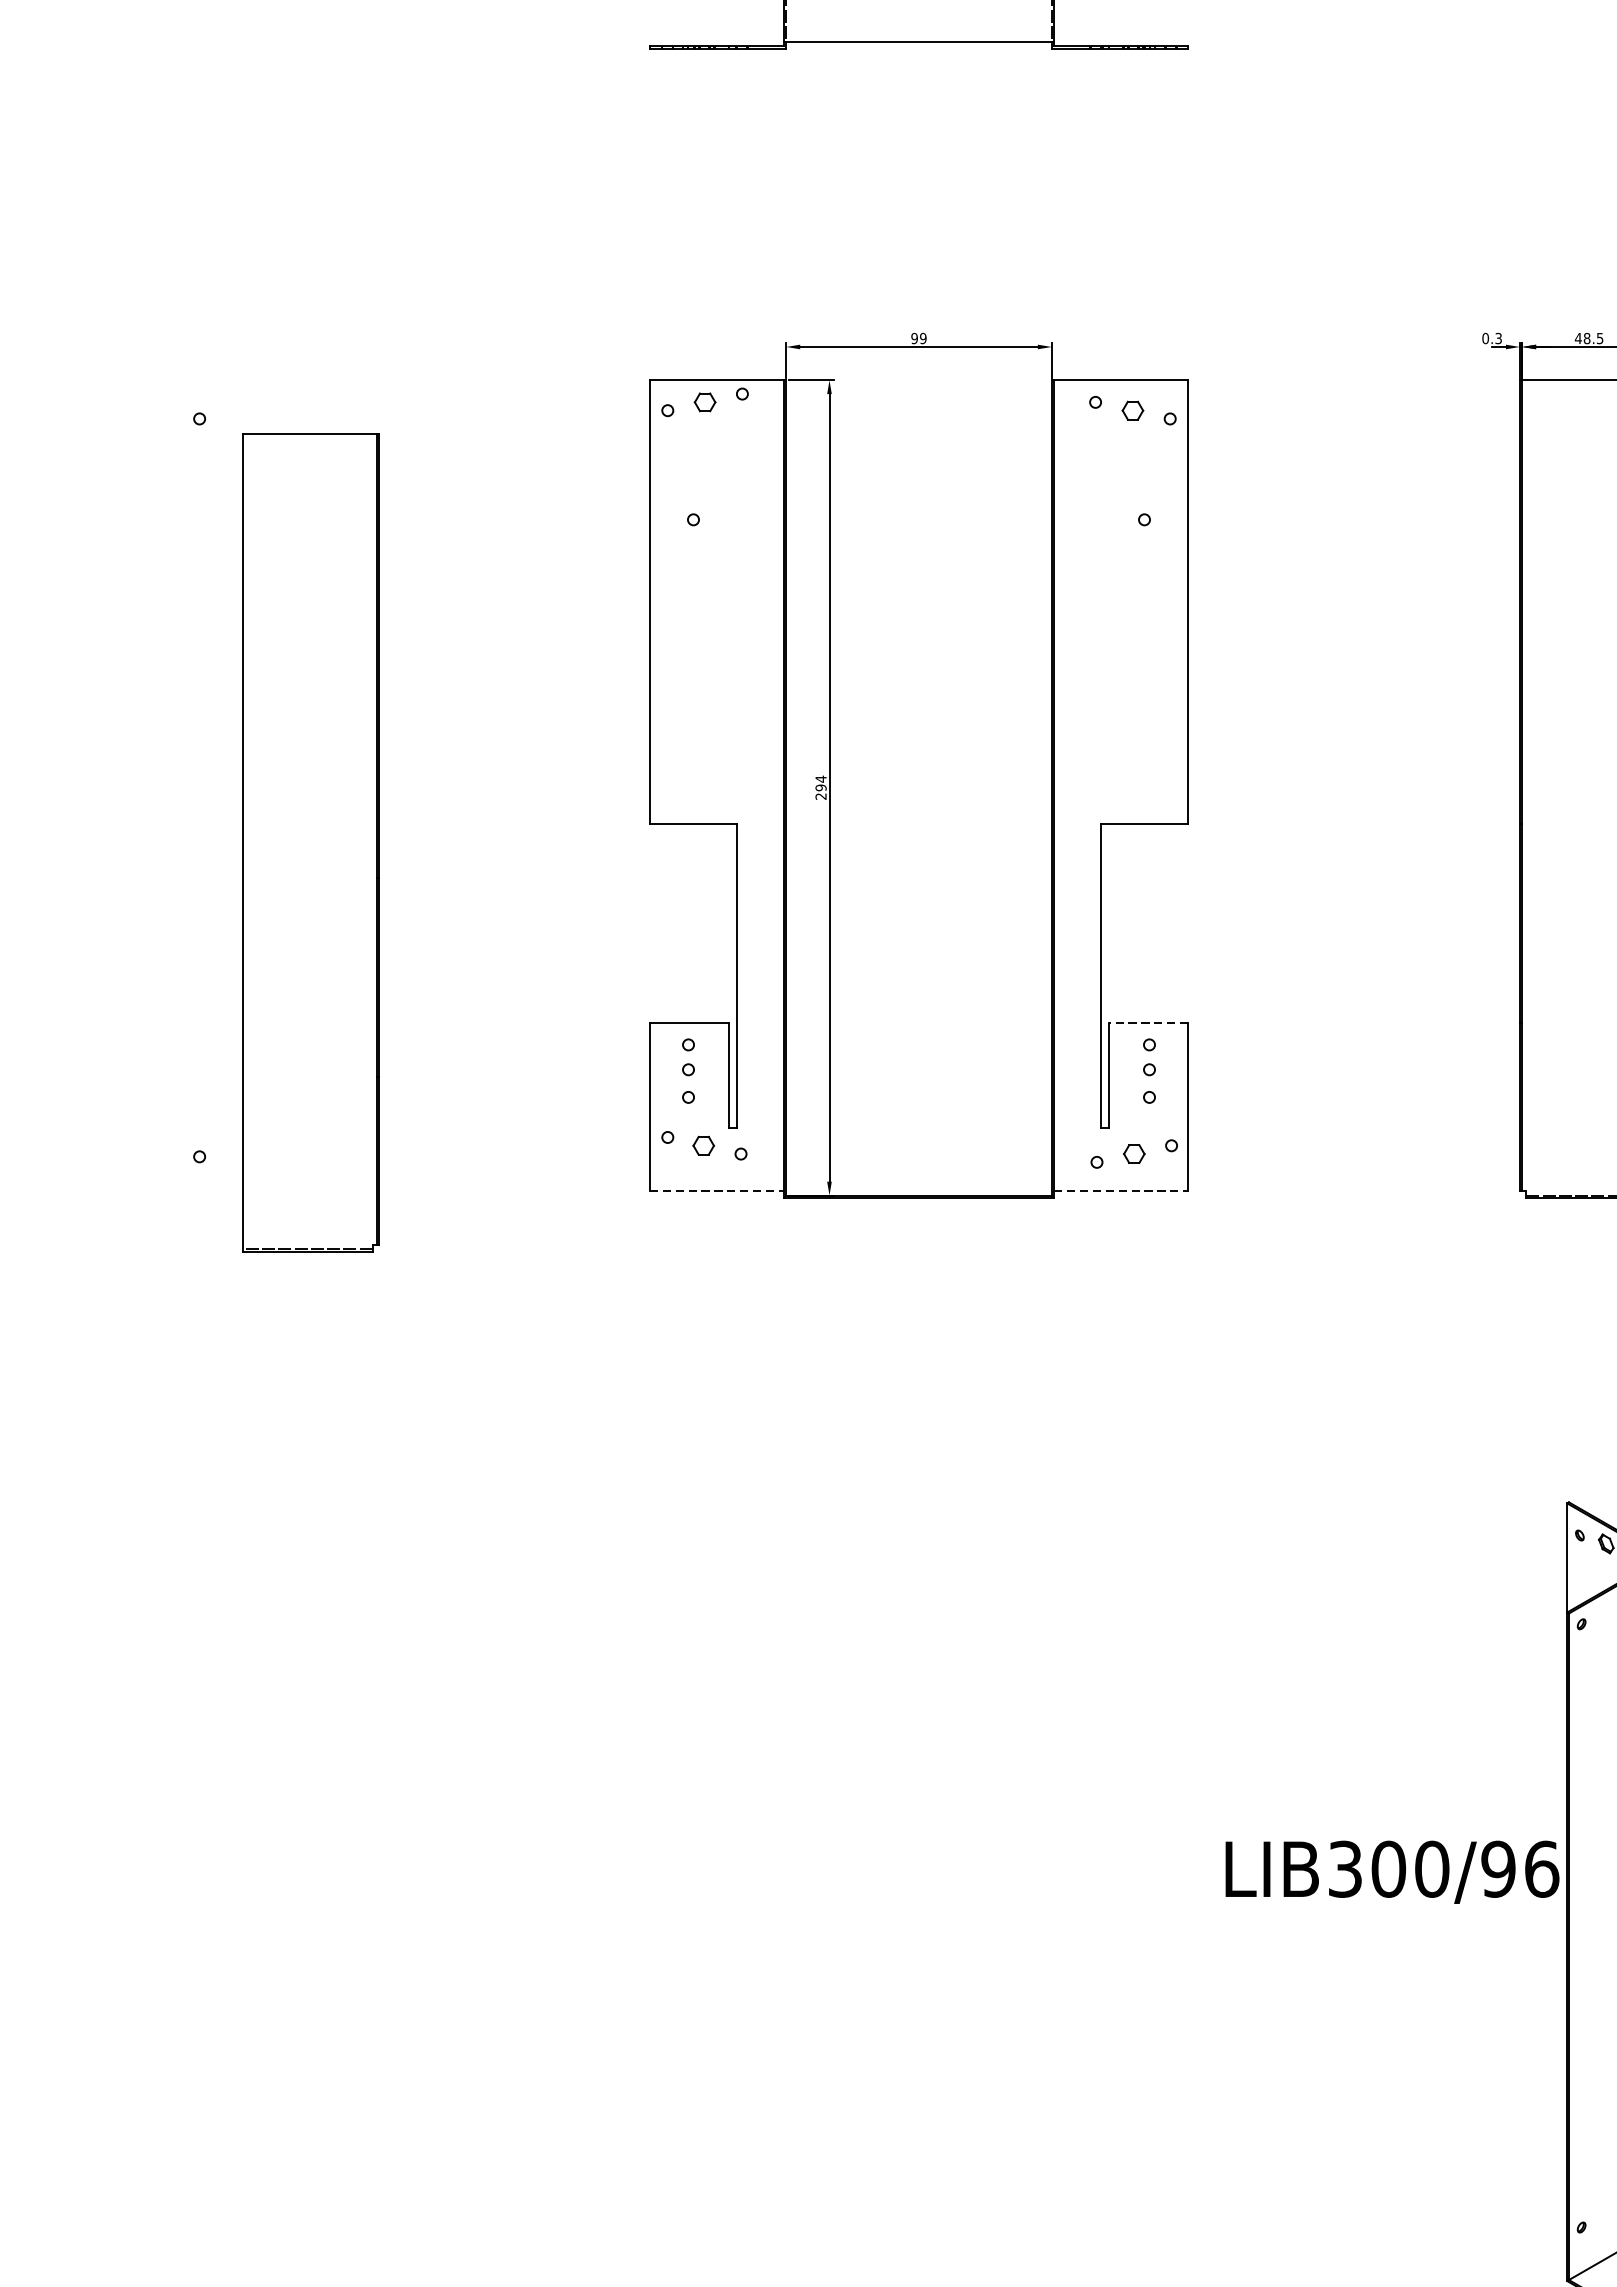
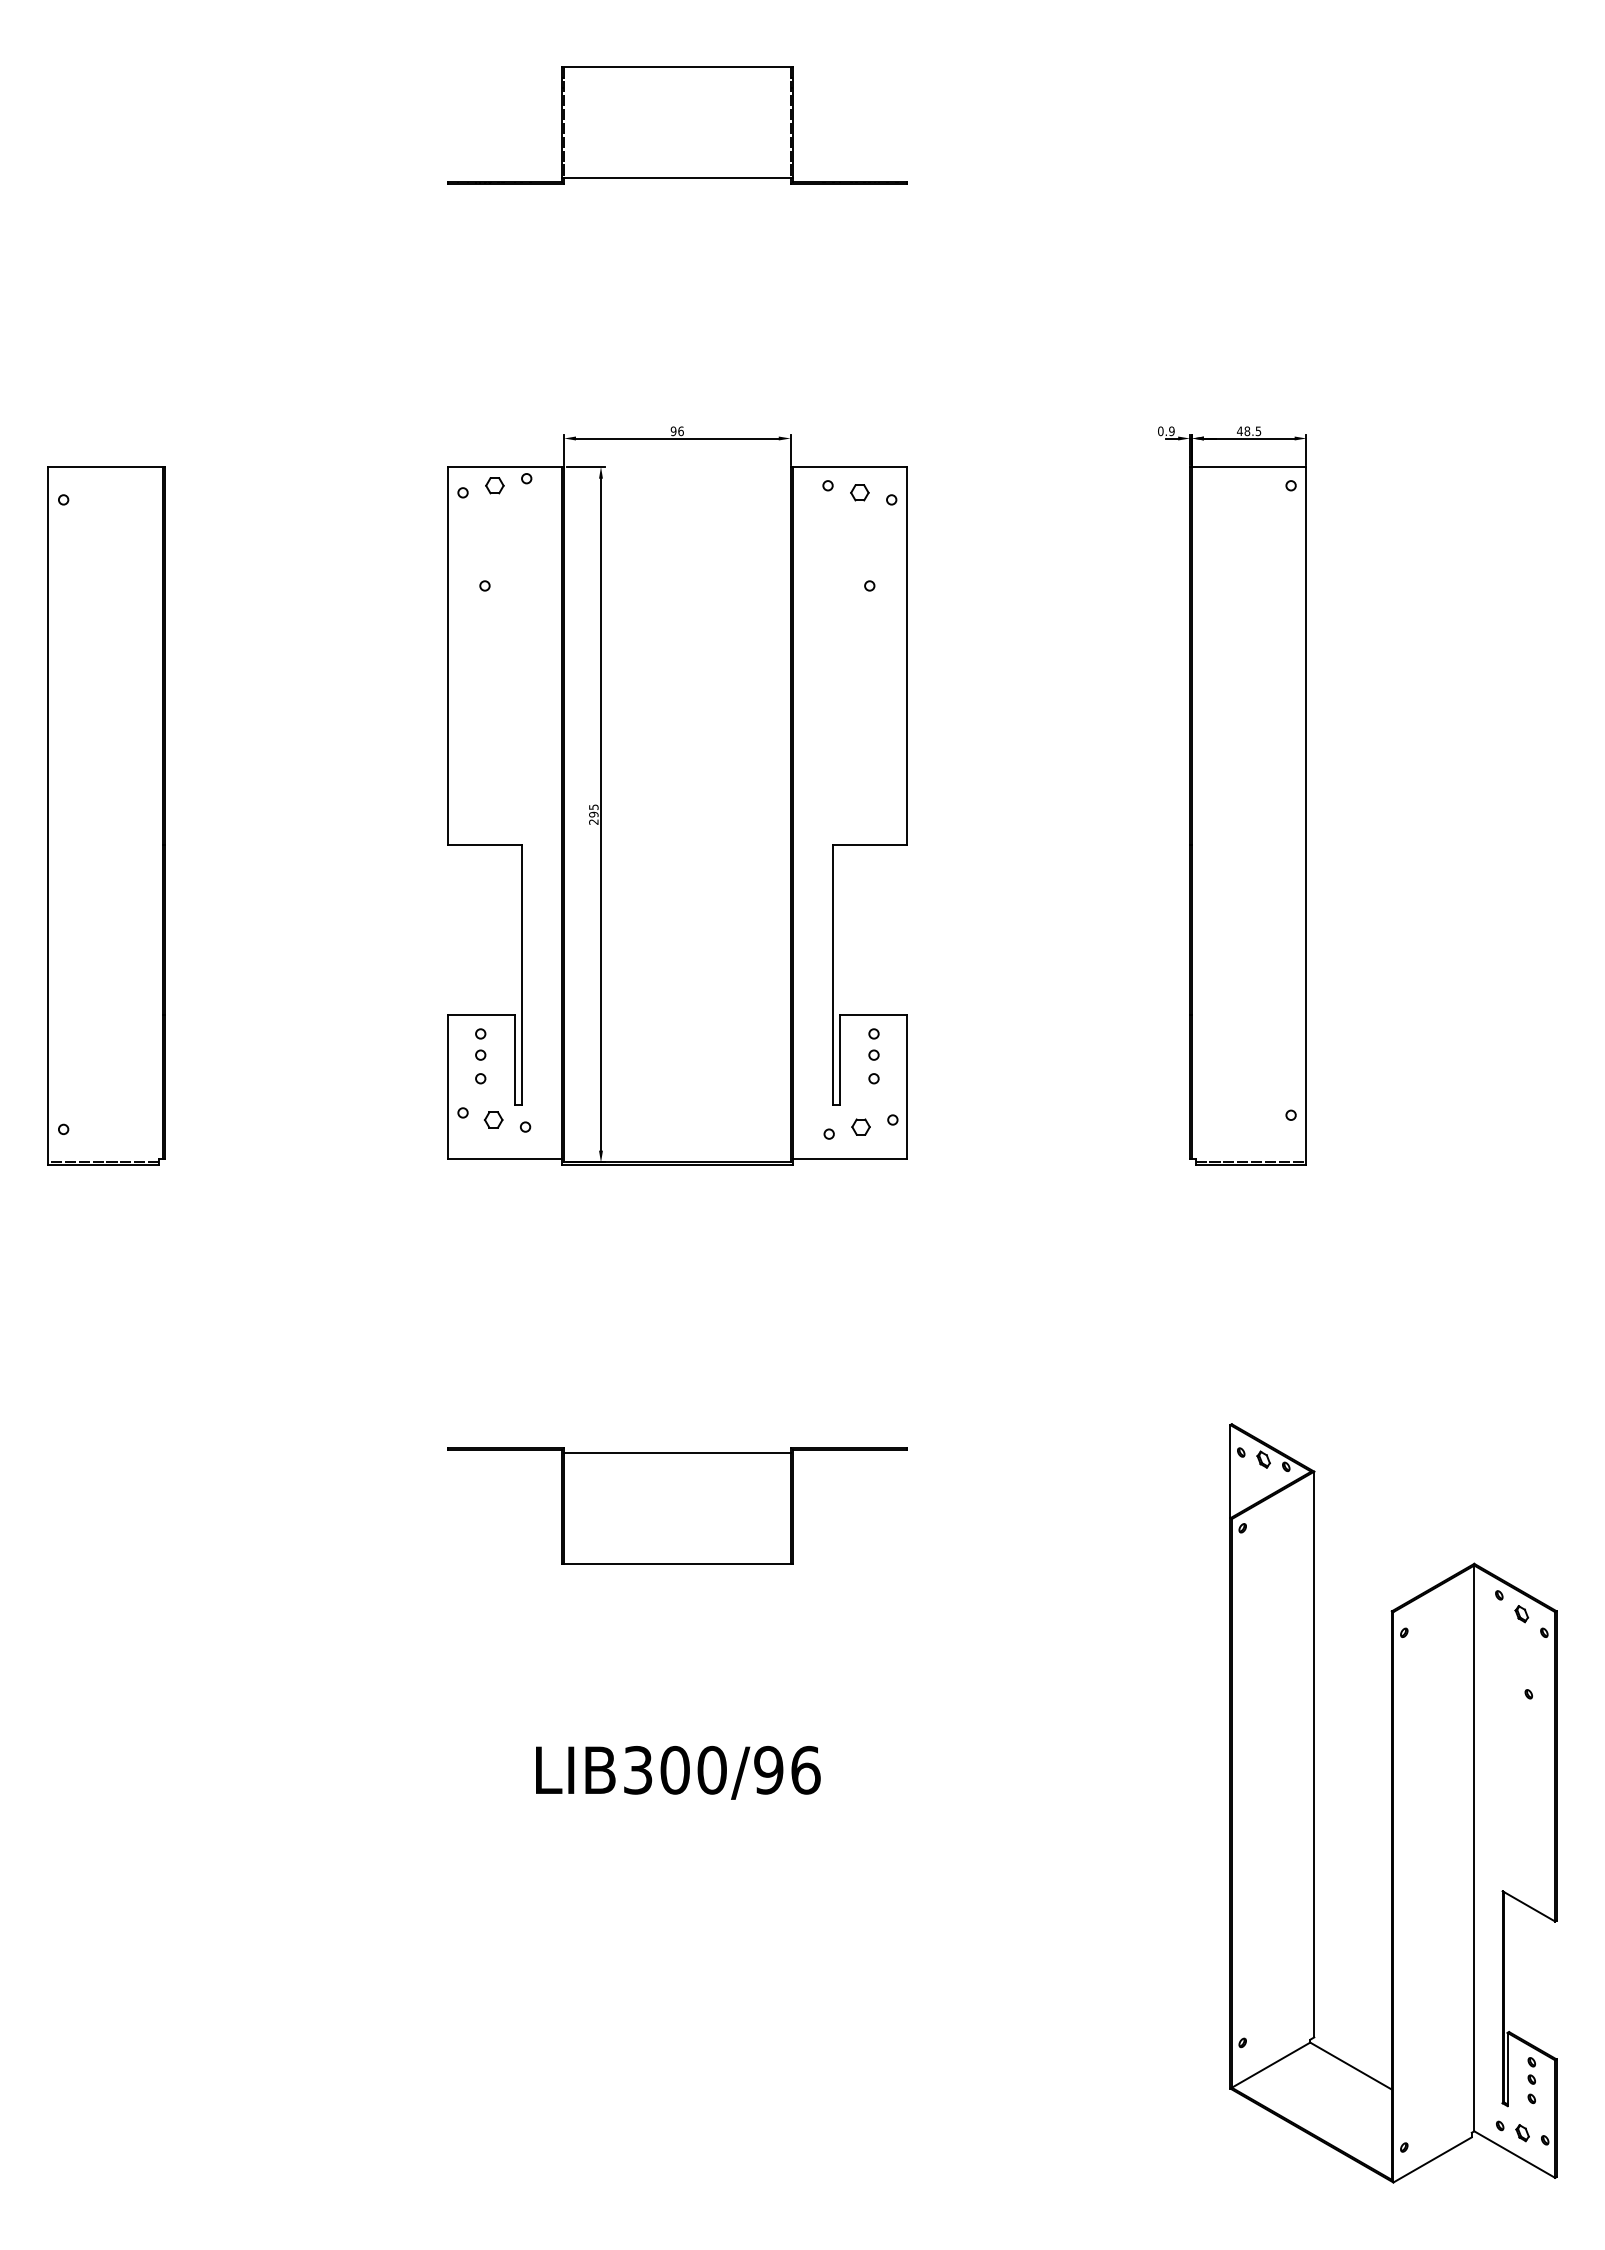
text: (1498, 337) -> (1171, 430), 0.3 -> 0.9
text: (922, 338) -> (680, 431), 99 -> 96
text: (820, 779) -> (593, 807), 294 -> 295
part: (310, 842) -> (106, 815), moved
line: (1148, 1023) -> (873, 1015), dashed -> solid
line: (717, 1190) -> (505, 1158), dashed -> solid
line: (1121, 1190) -> (850, 1158), dashed -> solid
part: (919, 1597) -> (677, 1505), added
text: (1392, 1871) -> (678, 1772), moved

